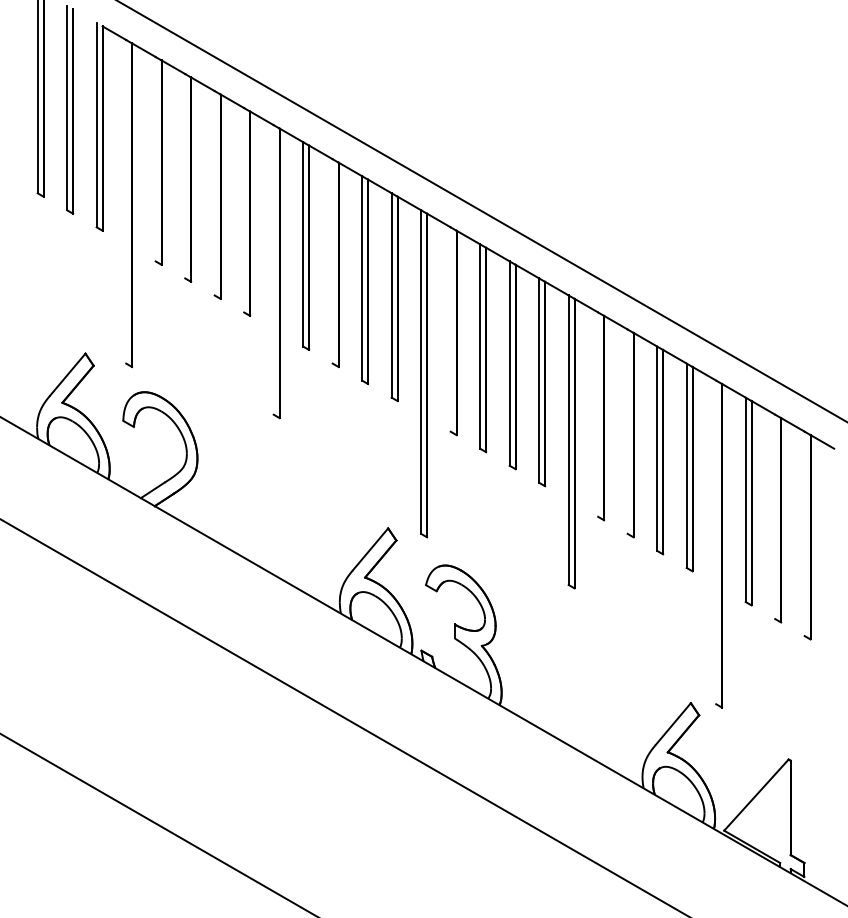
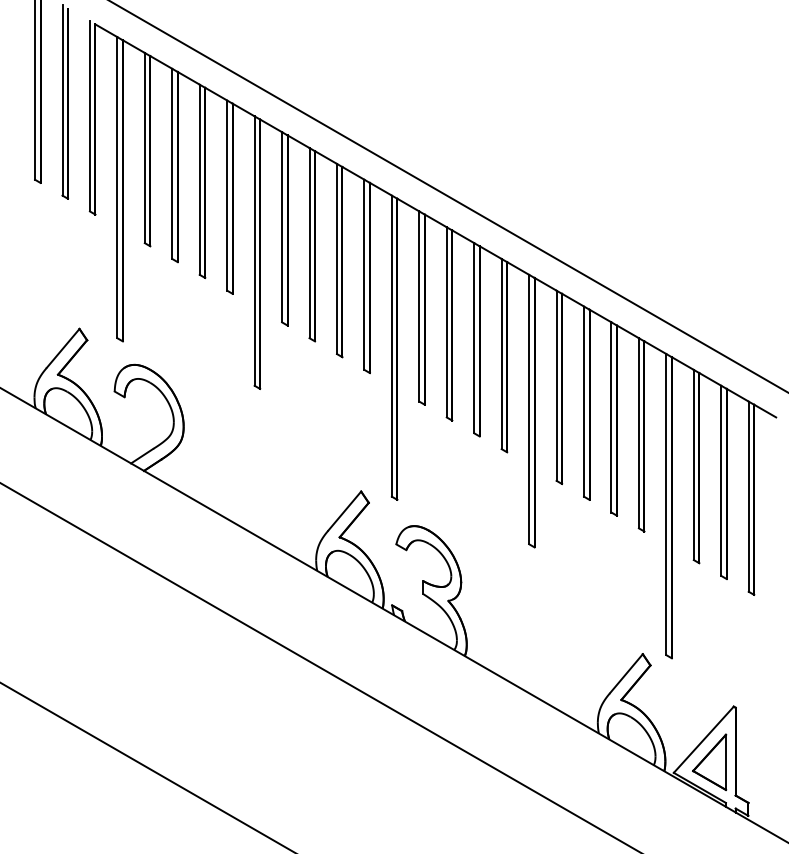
line: (155, 159) -> (144, 148), added
line: (185, 176) -> (172, 164), added
line: (214, 193) -> (199, 179), added
line: (126, 201) -> (117, 187), added
line: (244, 210) -> (227, 195), added
line: (332, 261) -> (309, 243), added
line: (273, 269) -> (254, 250), added
line: (450, 329) -> (419, 306), added
line: (598, 414) -> (556, 385), added
line: (627, 431) -> (583, 401), added
line: (775, 516) -> (721, 480), added
line: (804, 533) -> (748, 496), added
line: (716, 542) -> (666, 504), added
part: (762, 819) -> (709, 762), added

